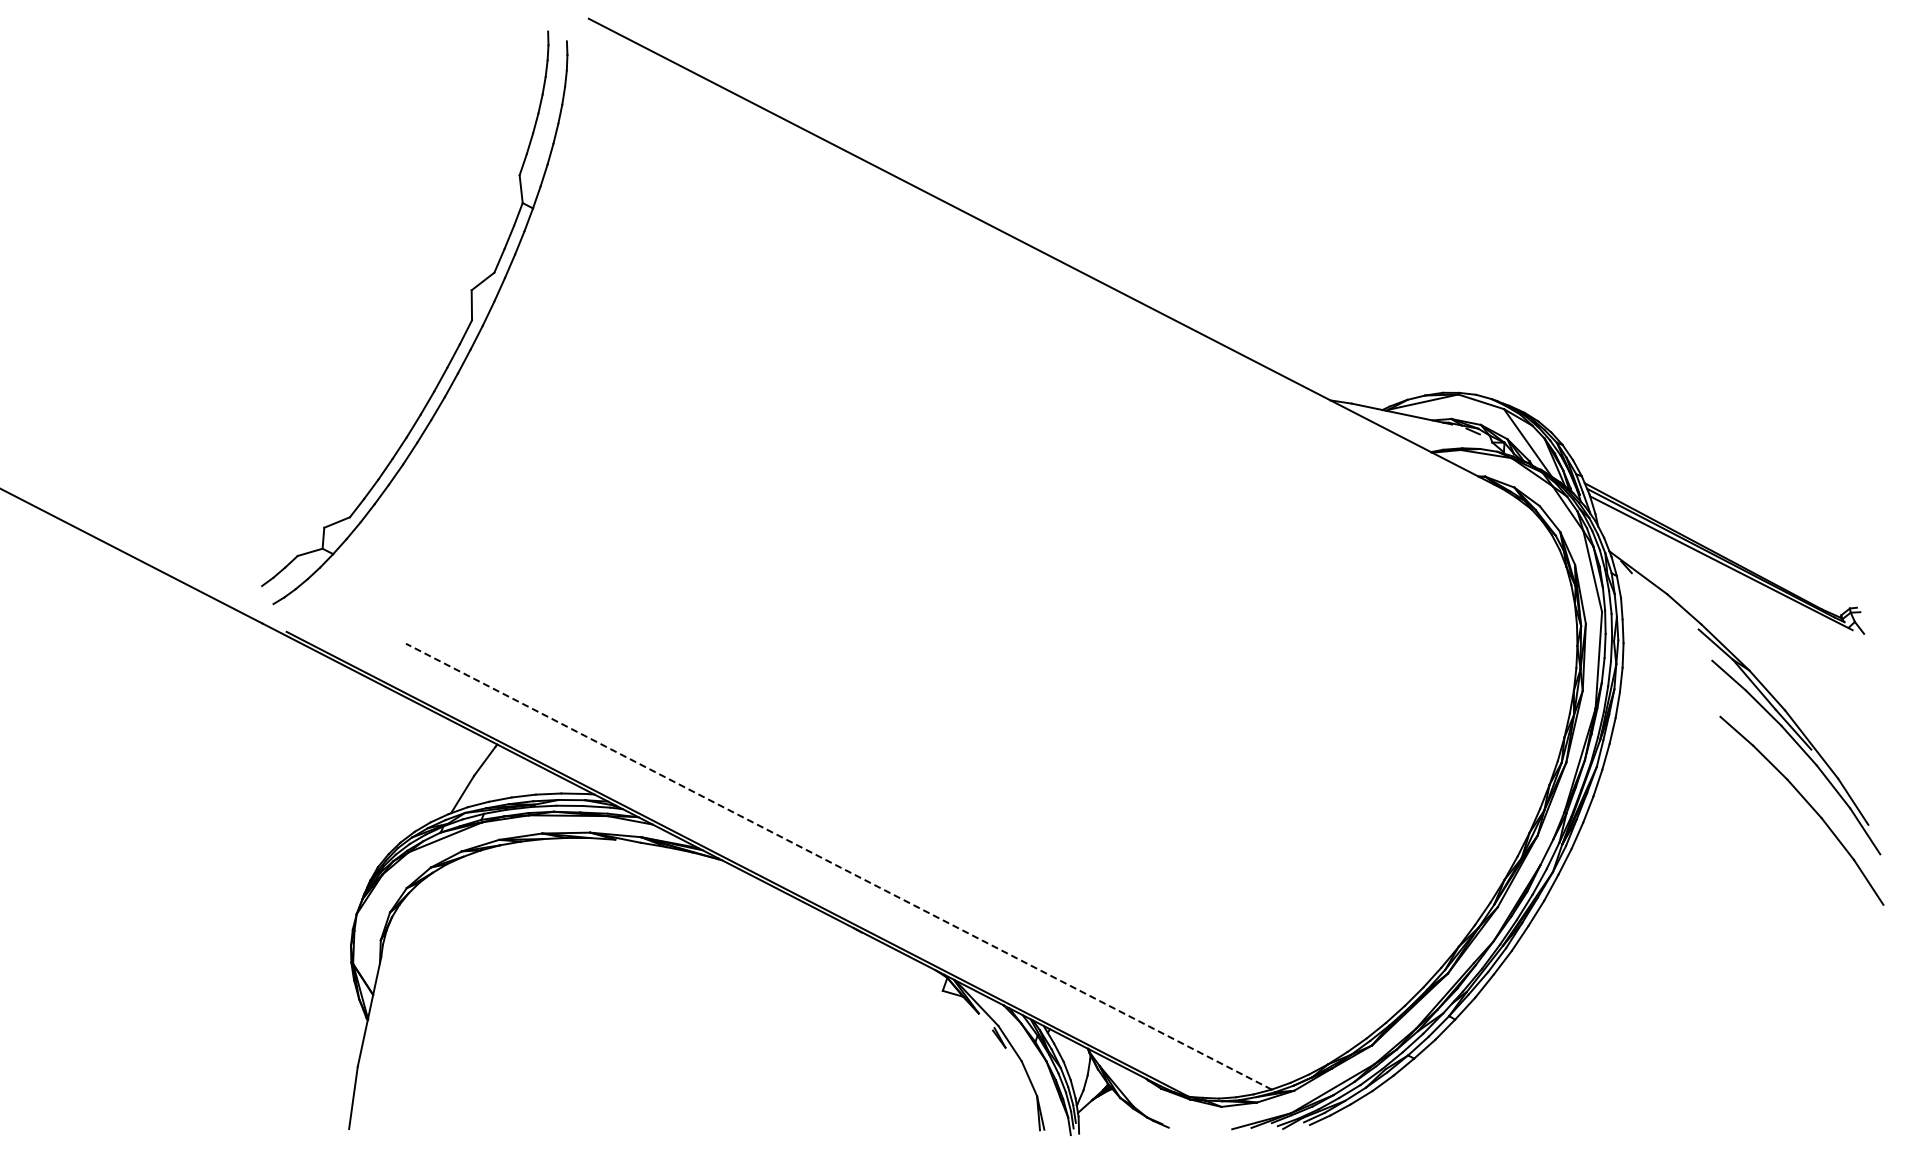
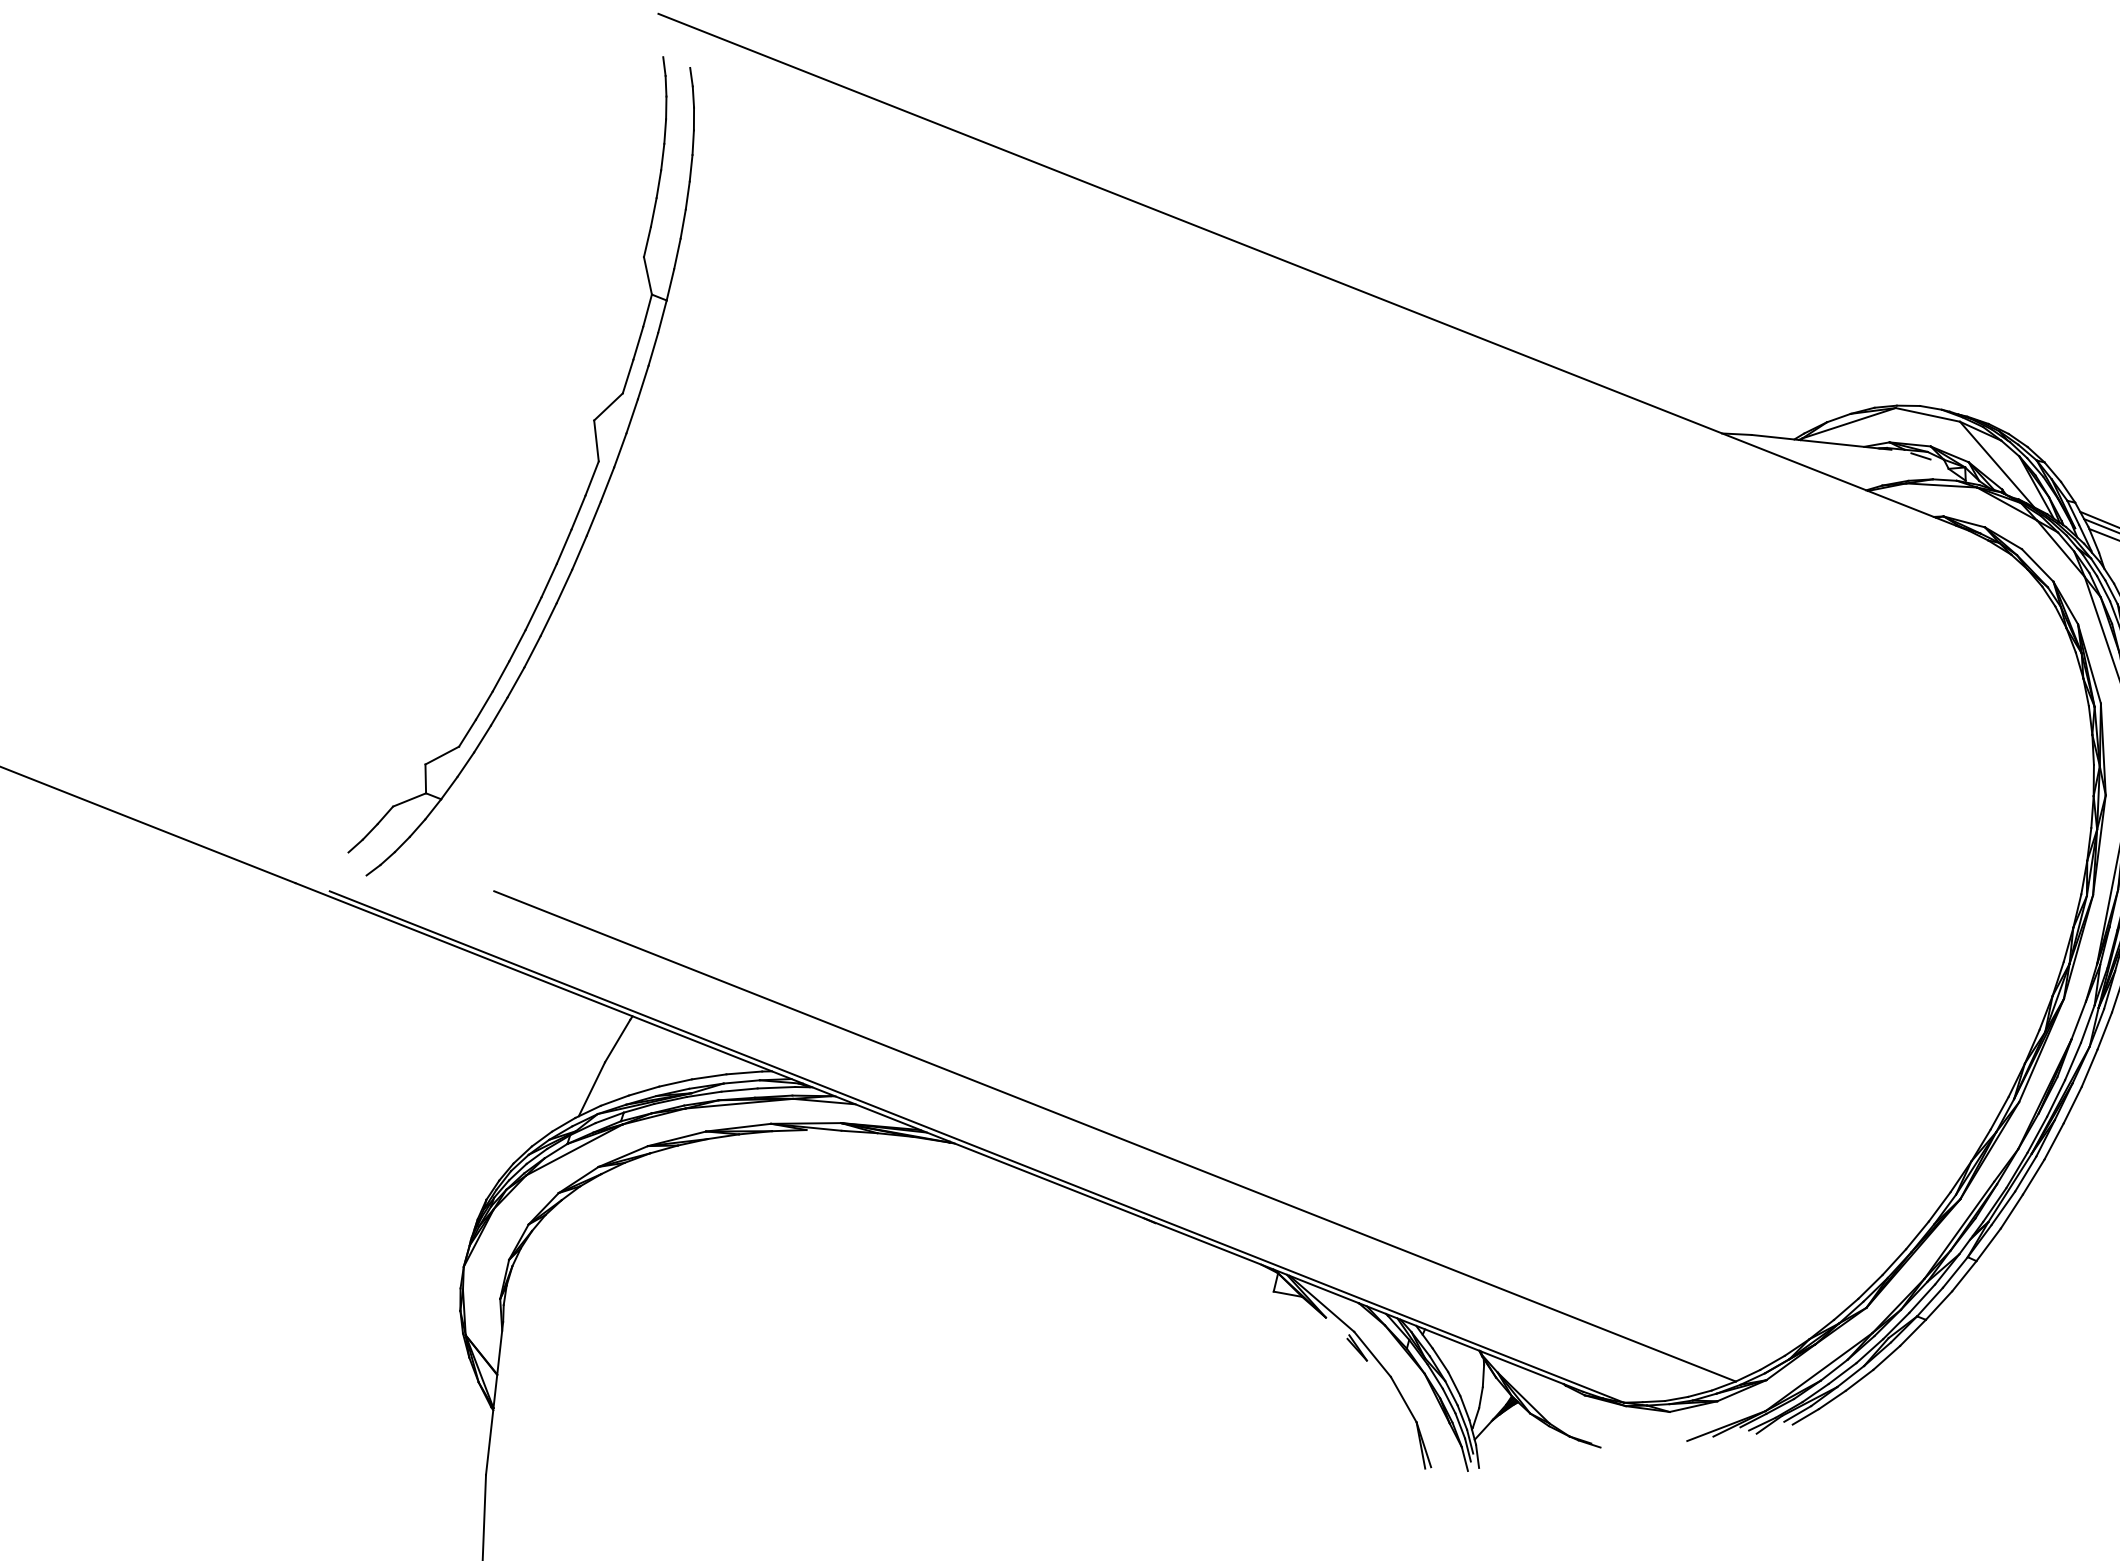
part: (460, 340) -> (585, 490), moved
line: (838, 866) -> (1114, 1136), dashed -> solid

